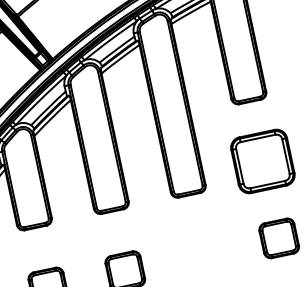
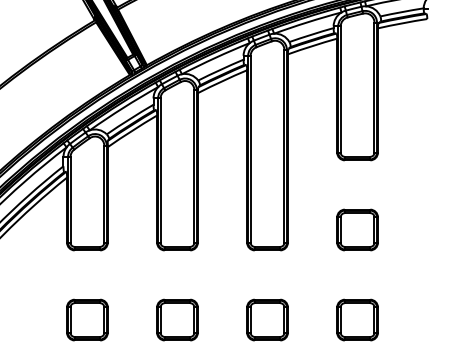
part: (262, 161) -> (357, 229), size x0.62
part: (202, 254) -> (267, 319), added

